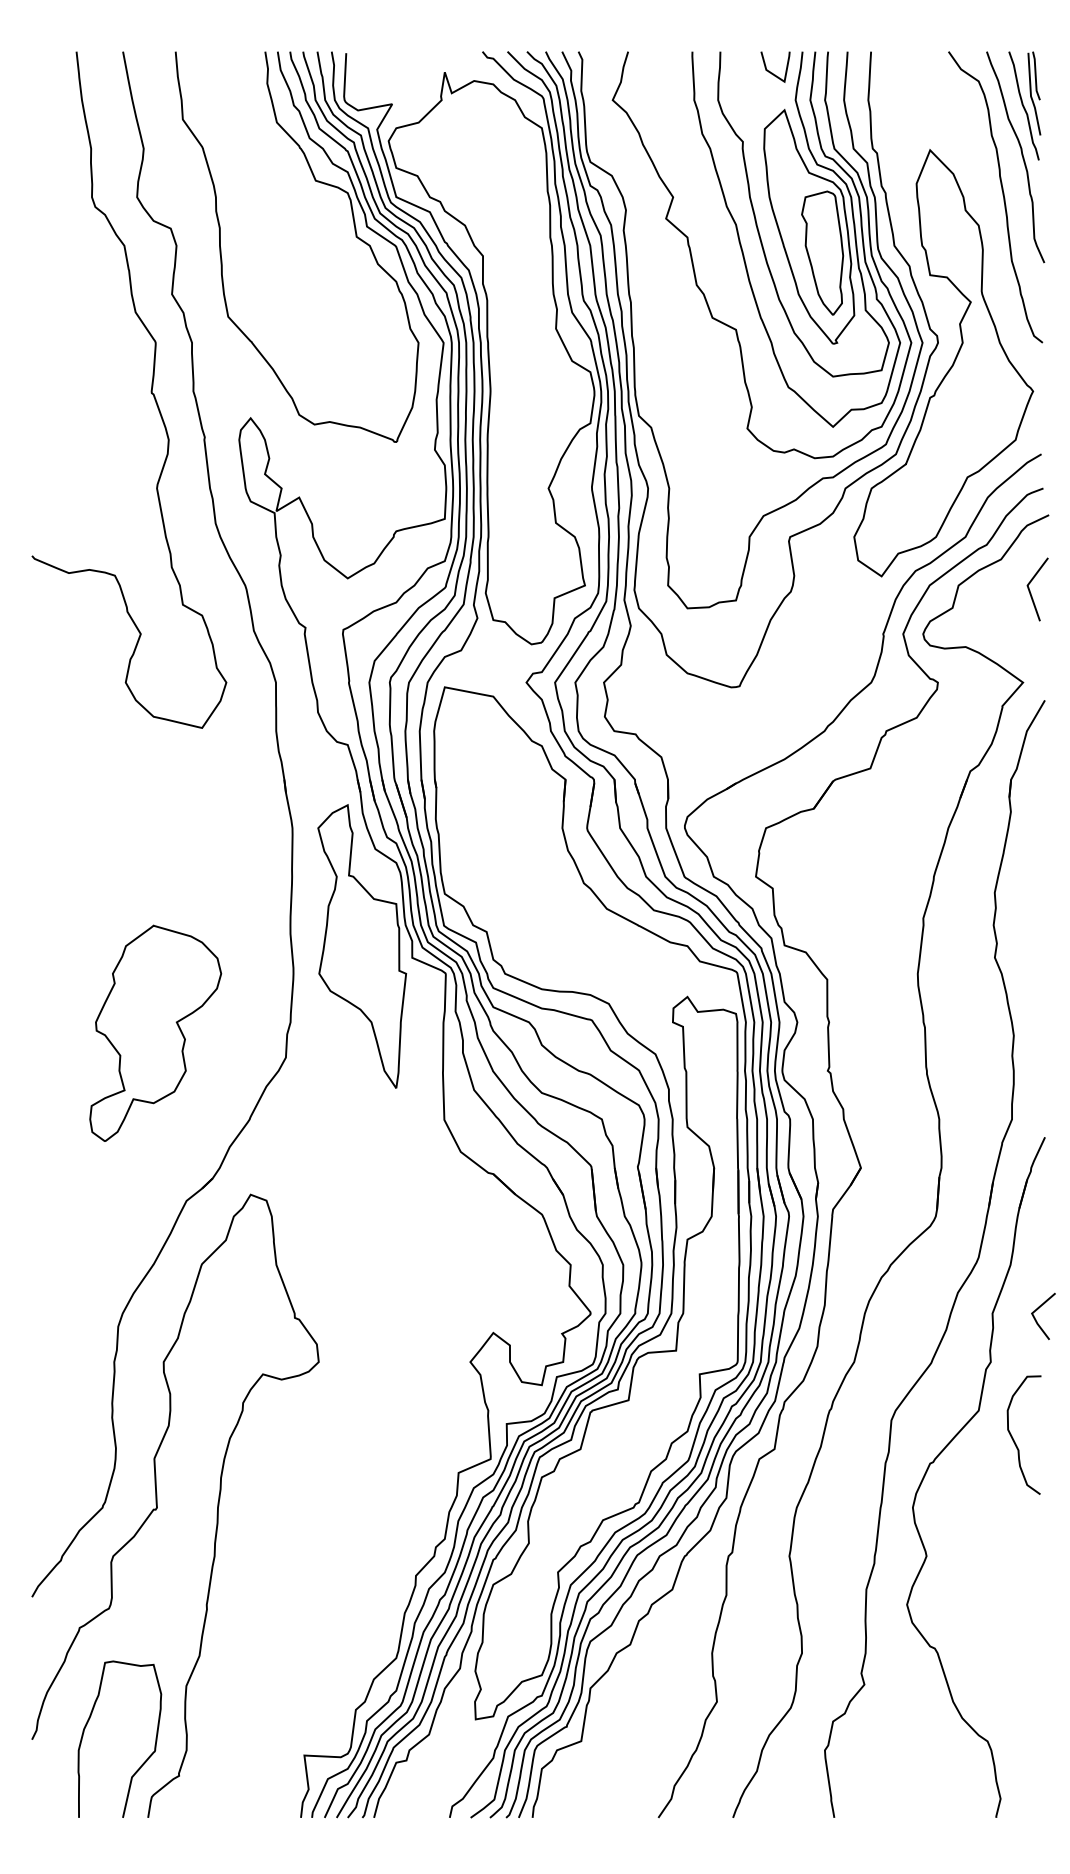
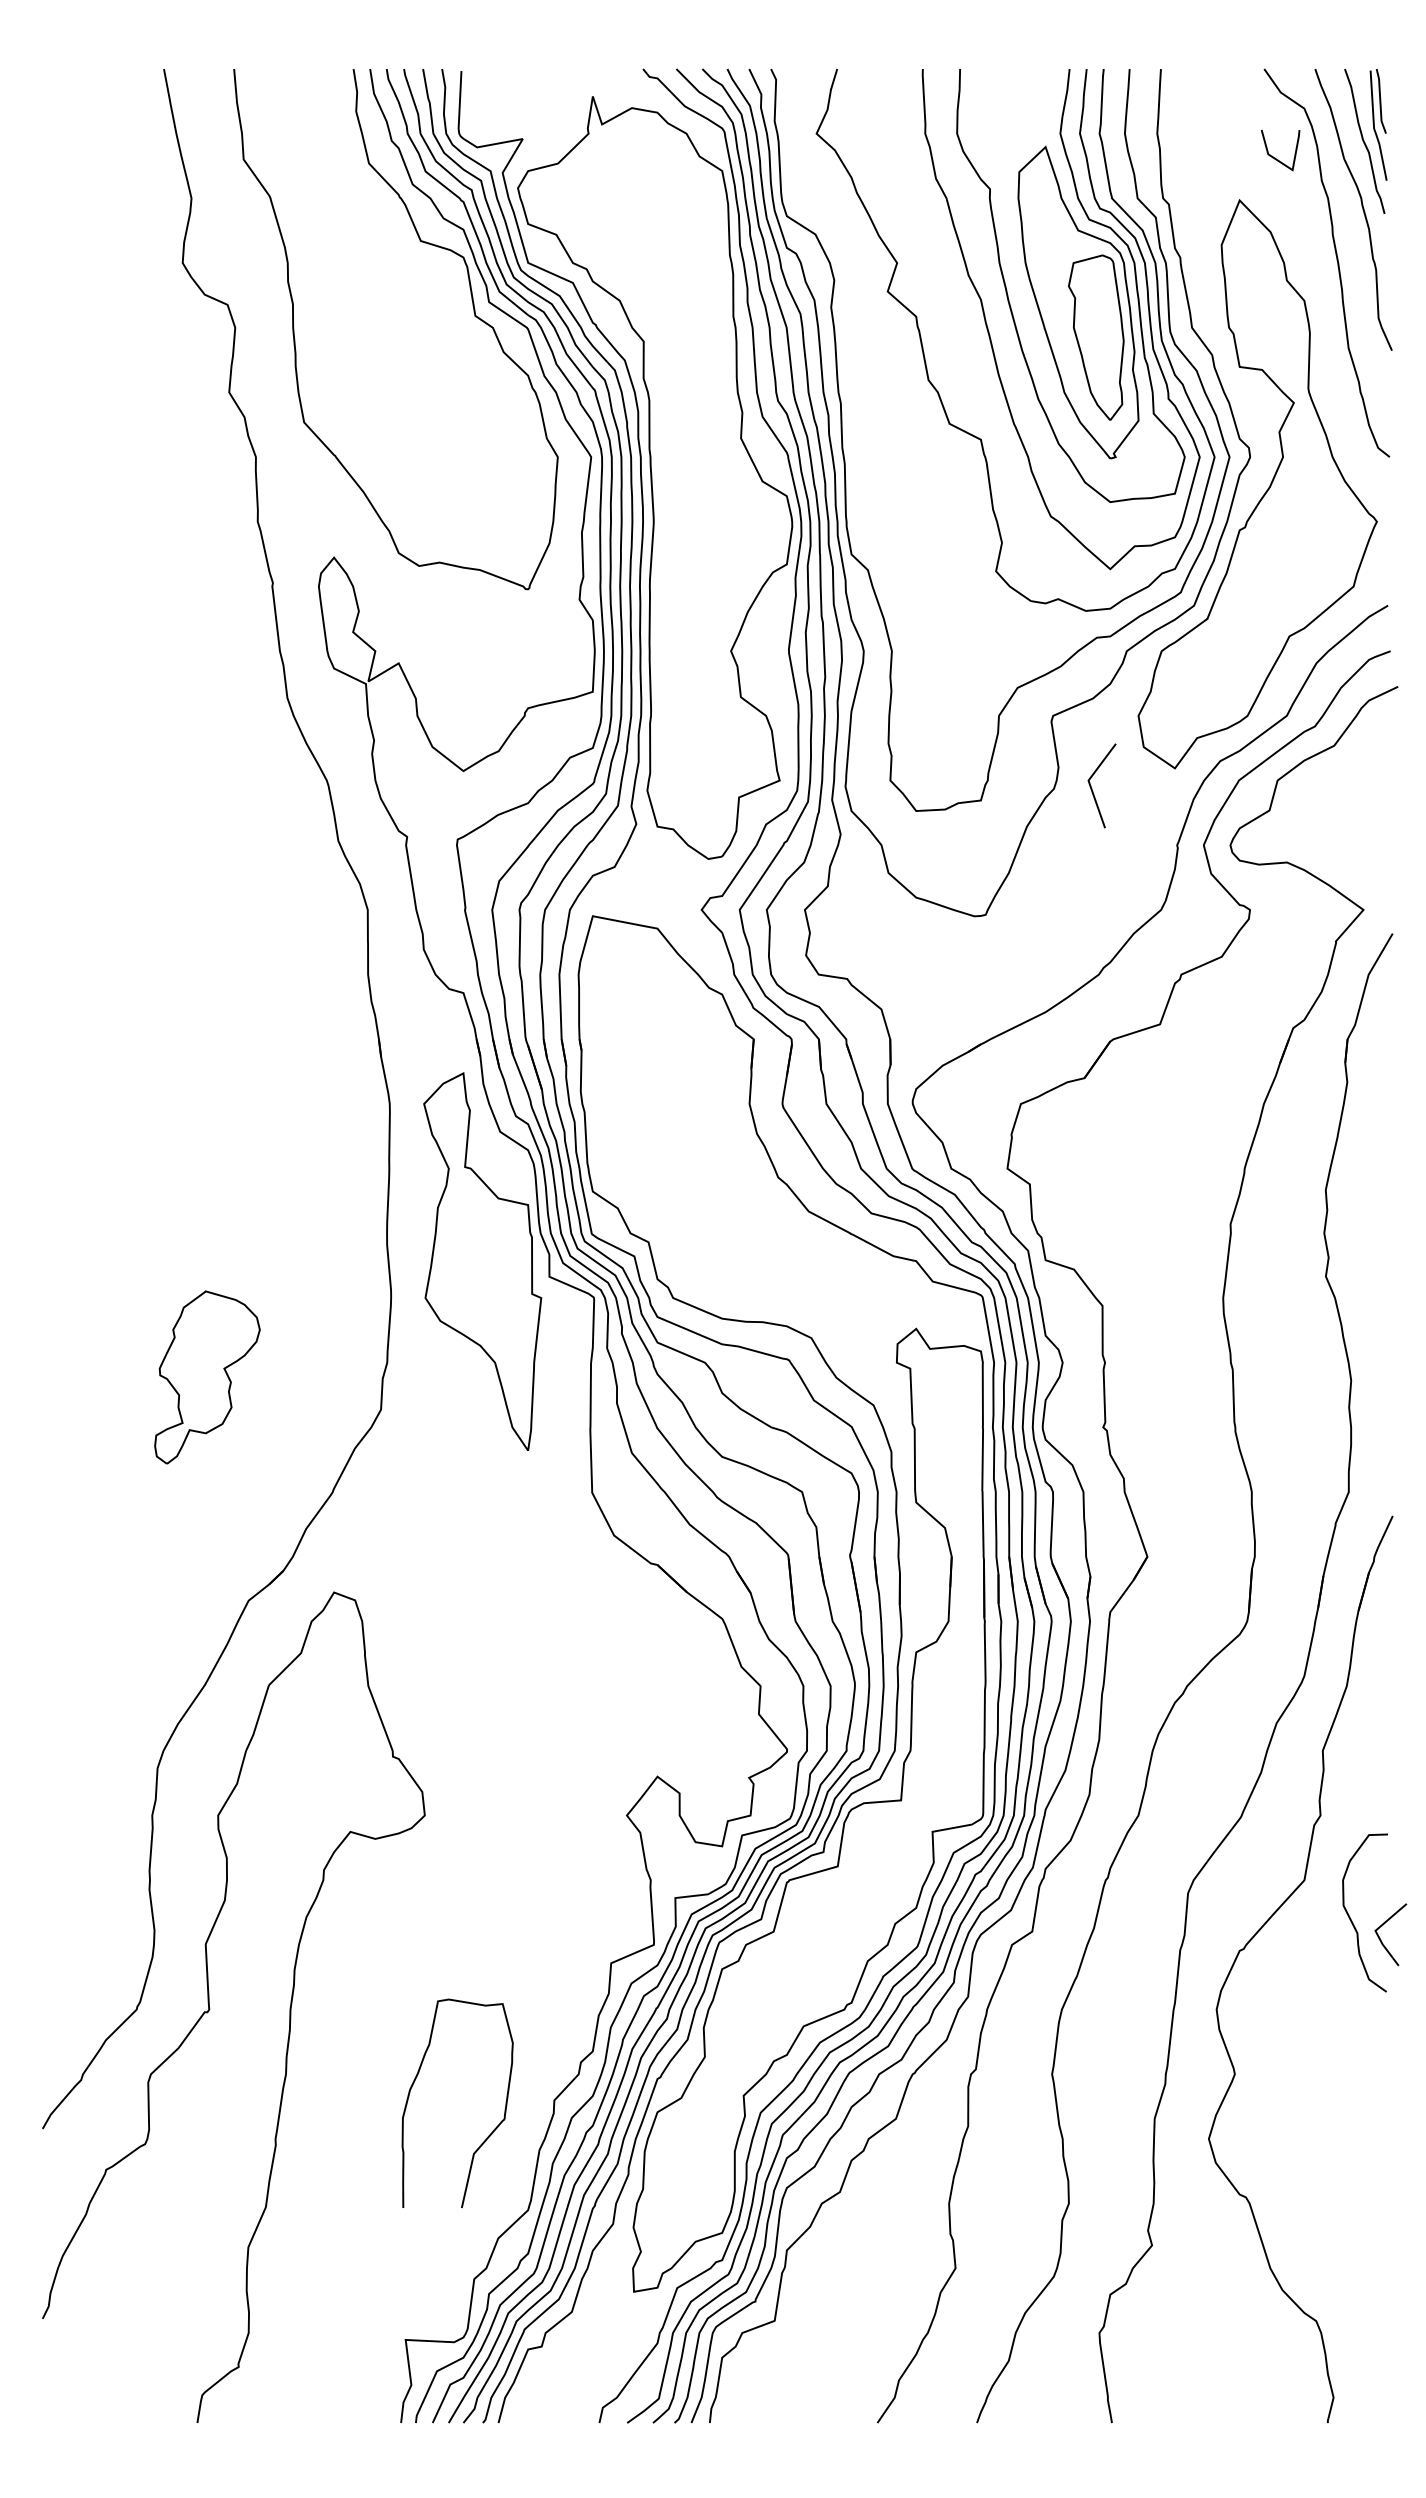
line: (771, 72) -> (1275, 157), moved
curve: (151, 390) -> (201, 520), removed
line: (1030, 591) -> (1092, 788), moved
part: (155, 1033) -> (207, 1377), size x0.6
line: (1036, 1320) -> (1381, 1939), moved
curve: (146, 1758) -> (493, 2129), moved

